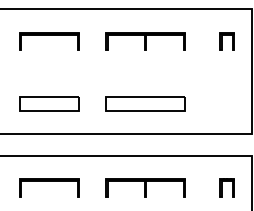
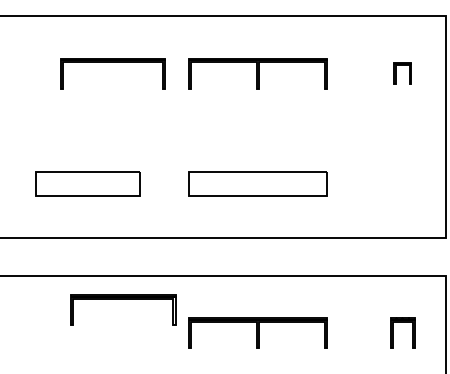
part: (49, 41) -> (112, 73), moved
part: (226, 41) -> (401, 73), size x0.7
part: (49, 187) -> (123, 309), moved

